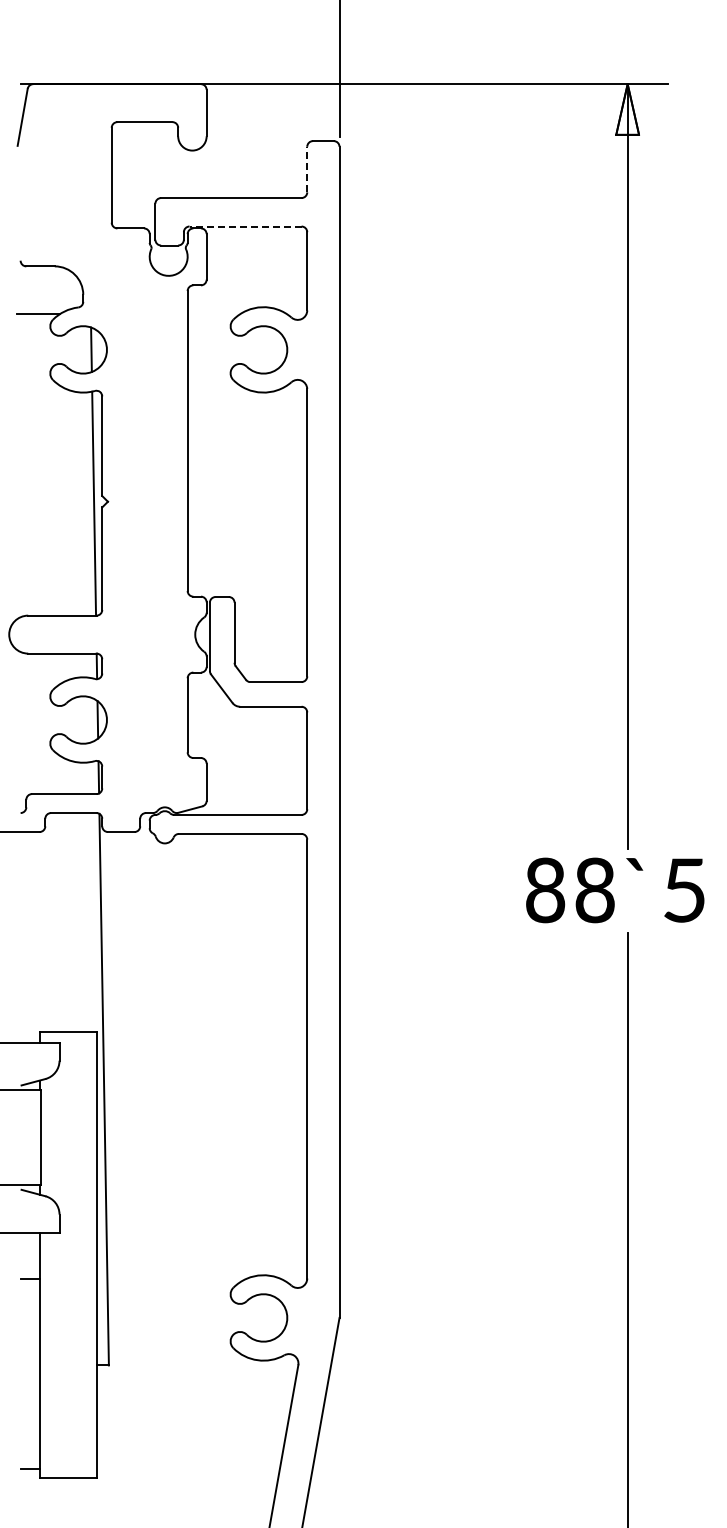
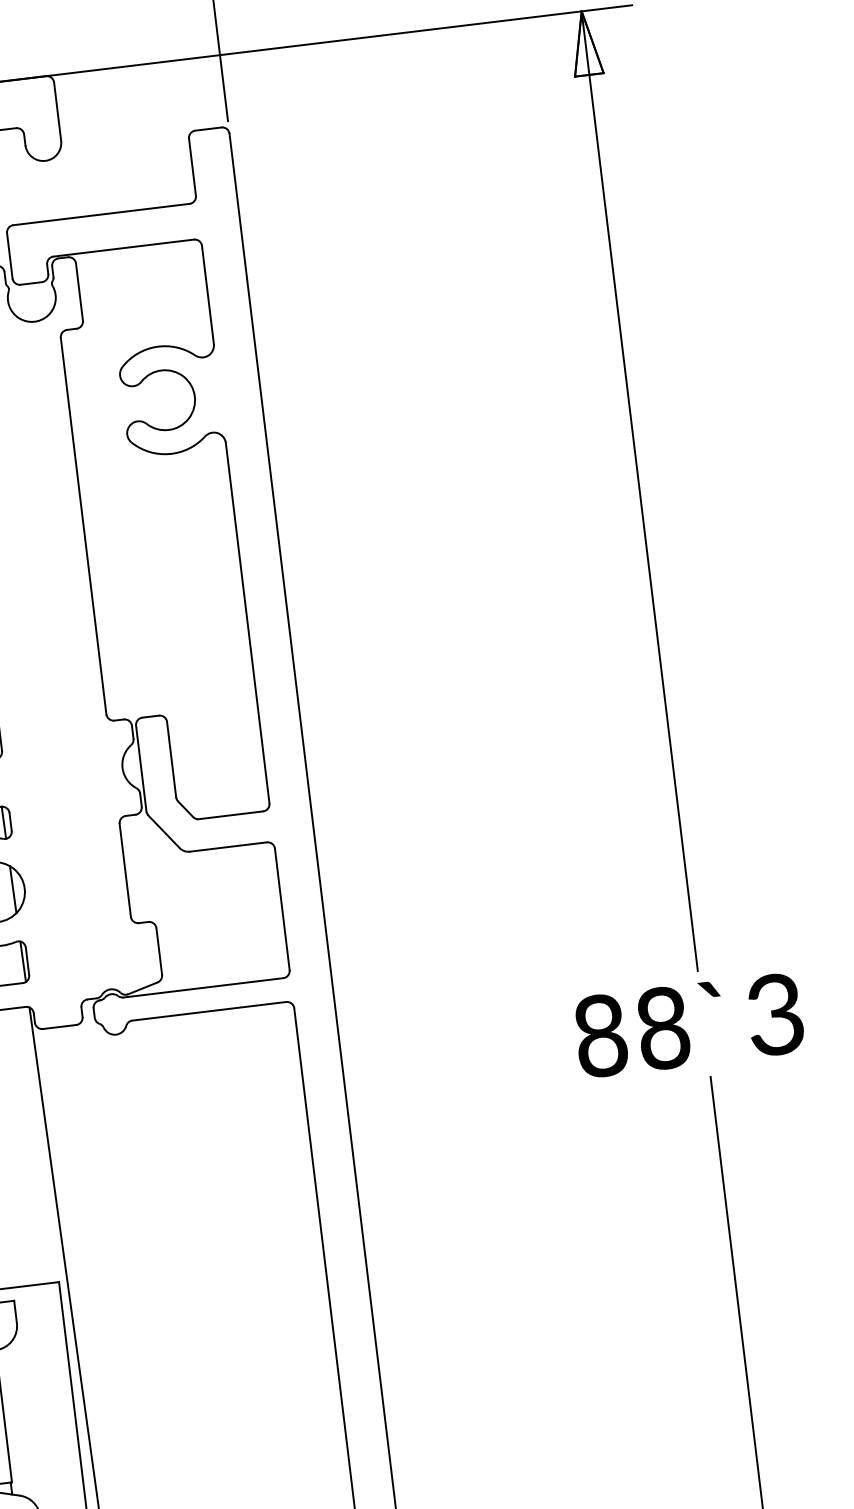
line: (307, 169) -> (192, 167), dashed -> solid
line: (245, 226) -> (123, 248), dashed -> solid
text: (684, 890) -> (775, 1014), 5 -> 3

